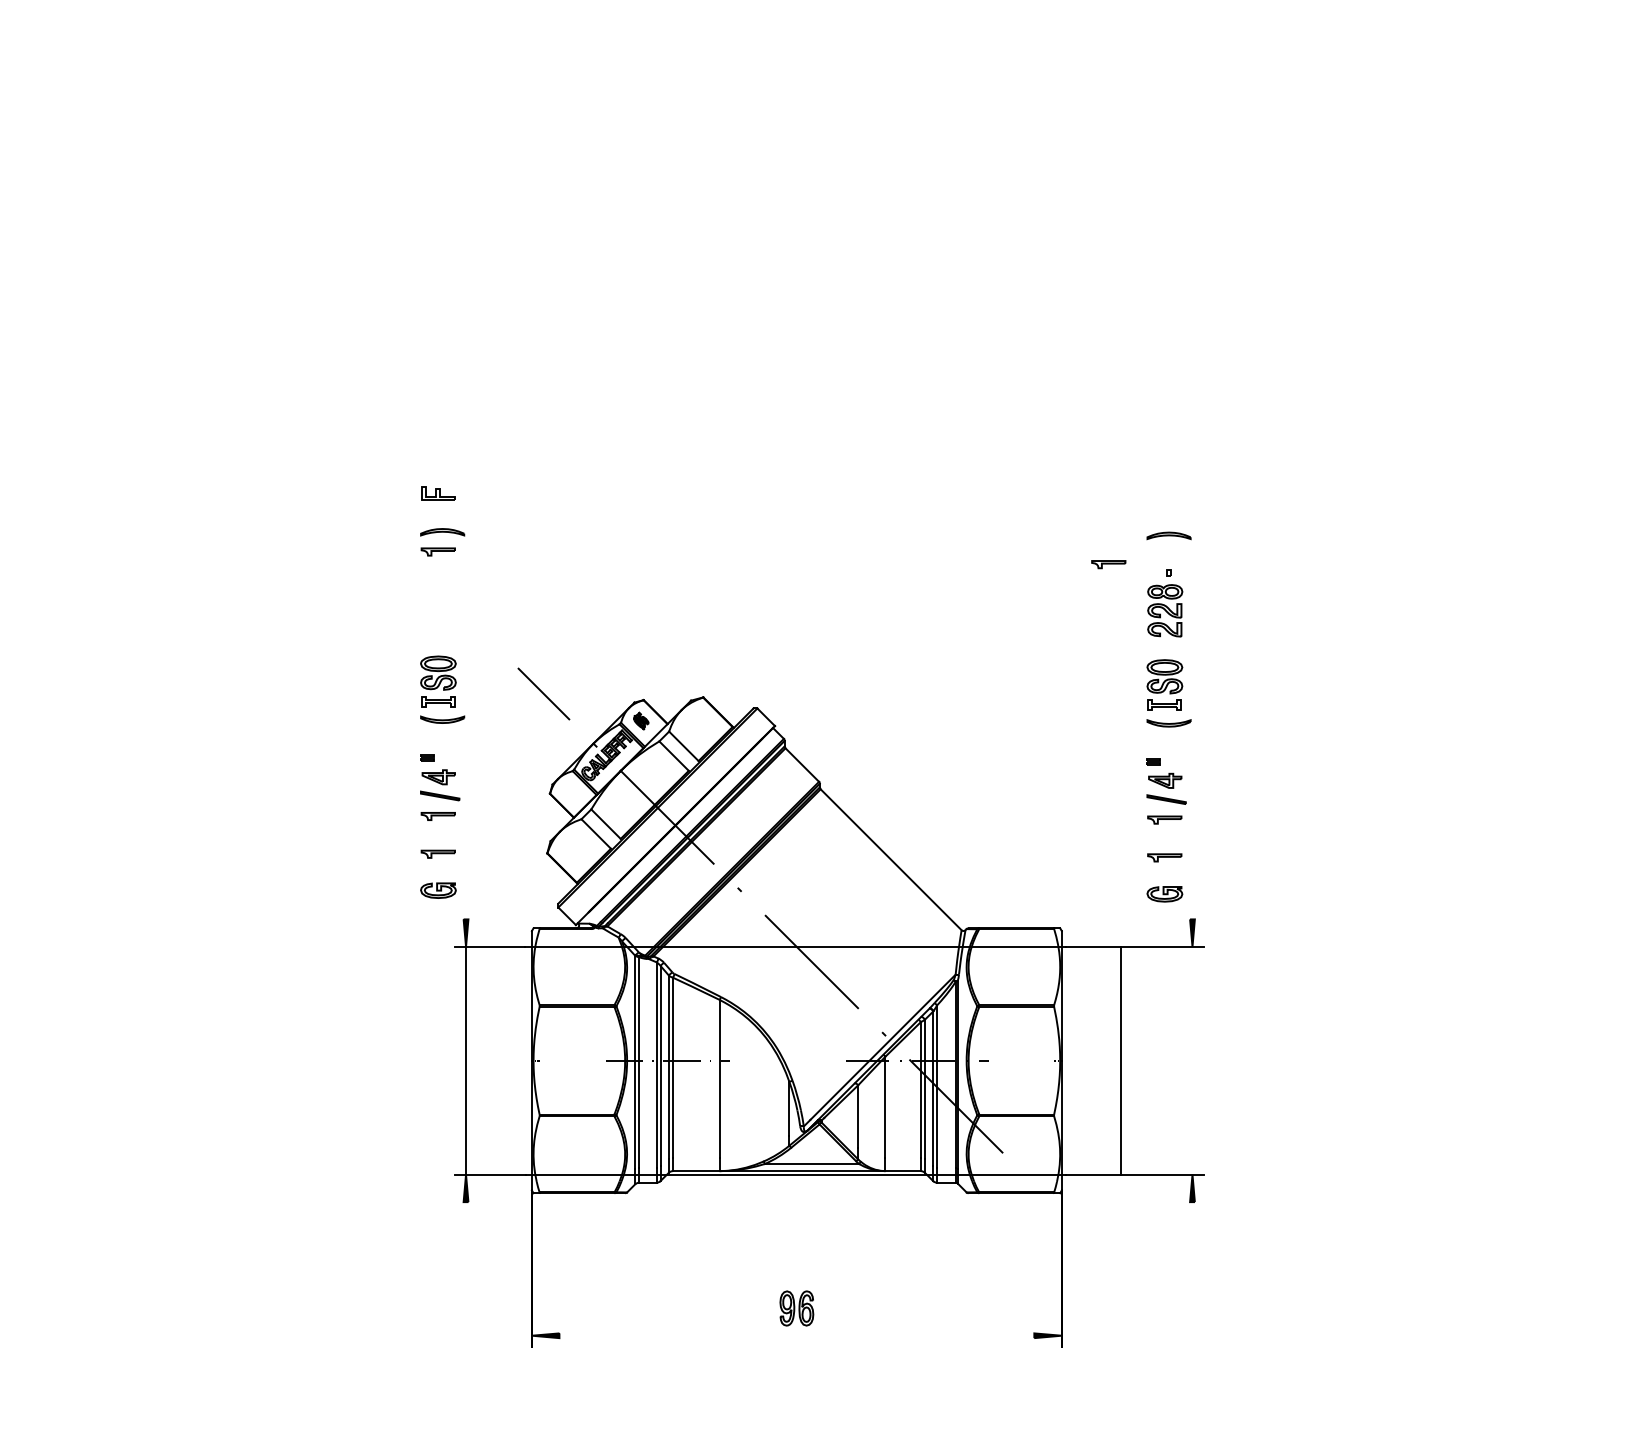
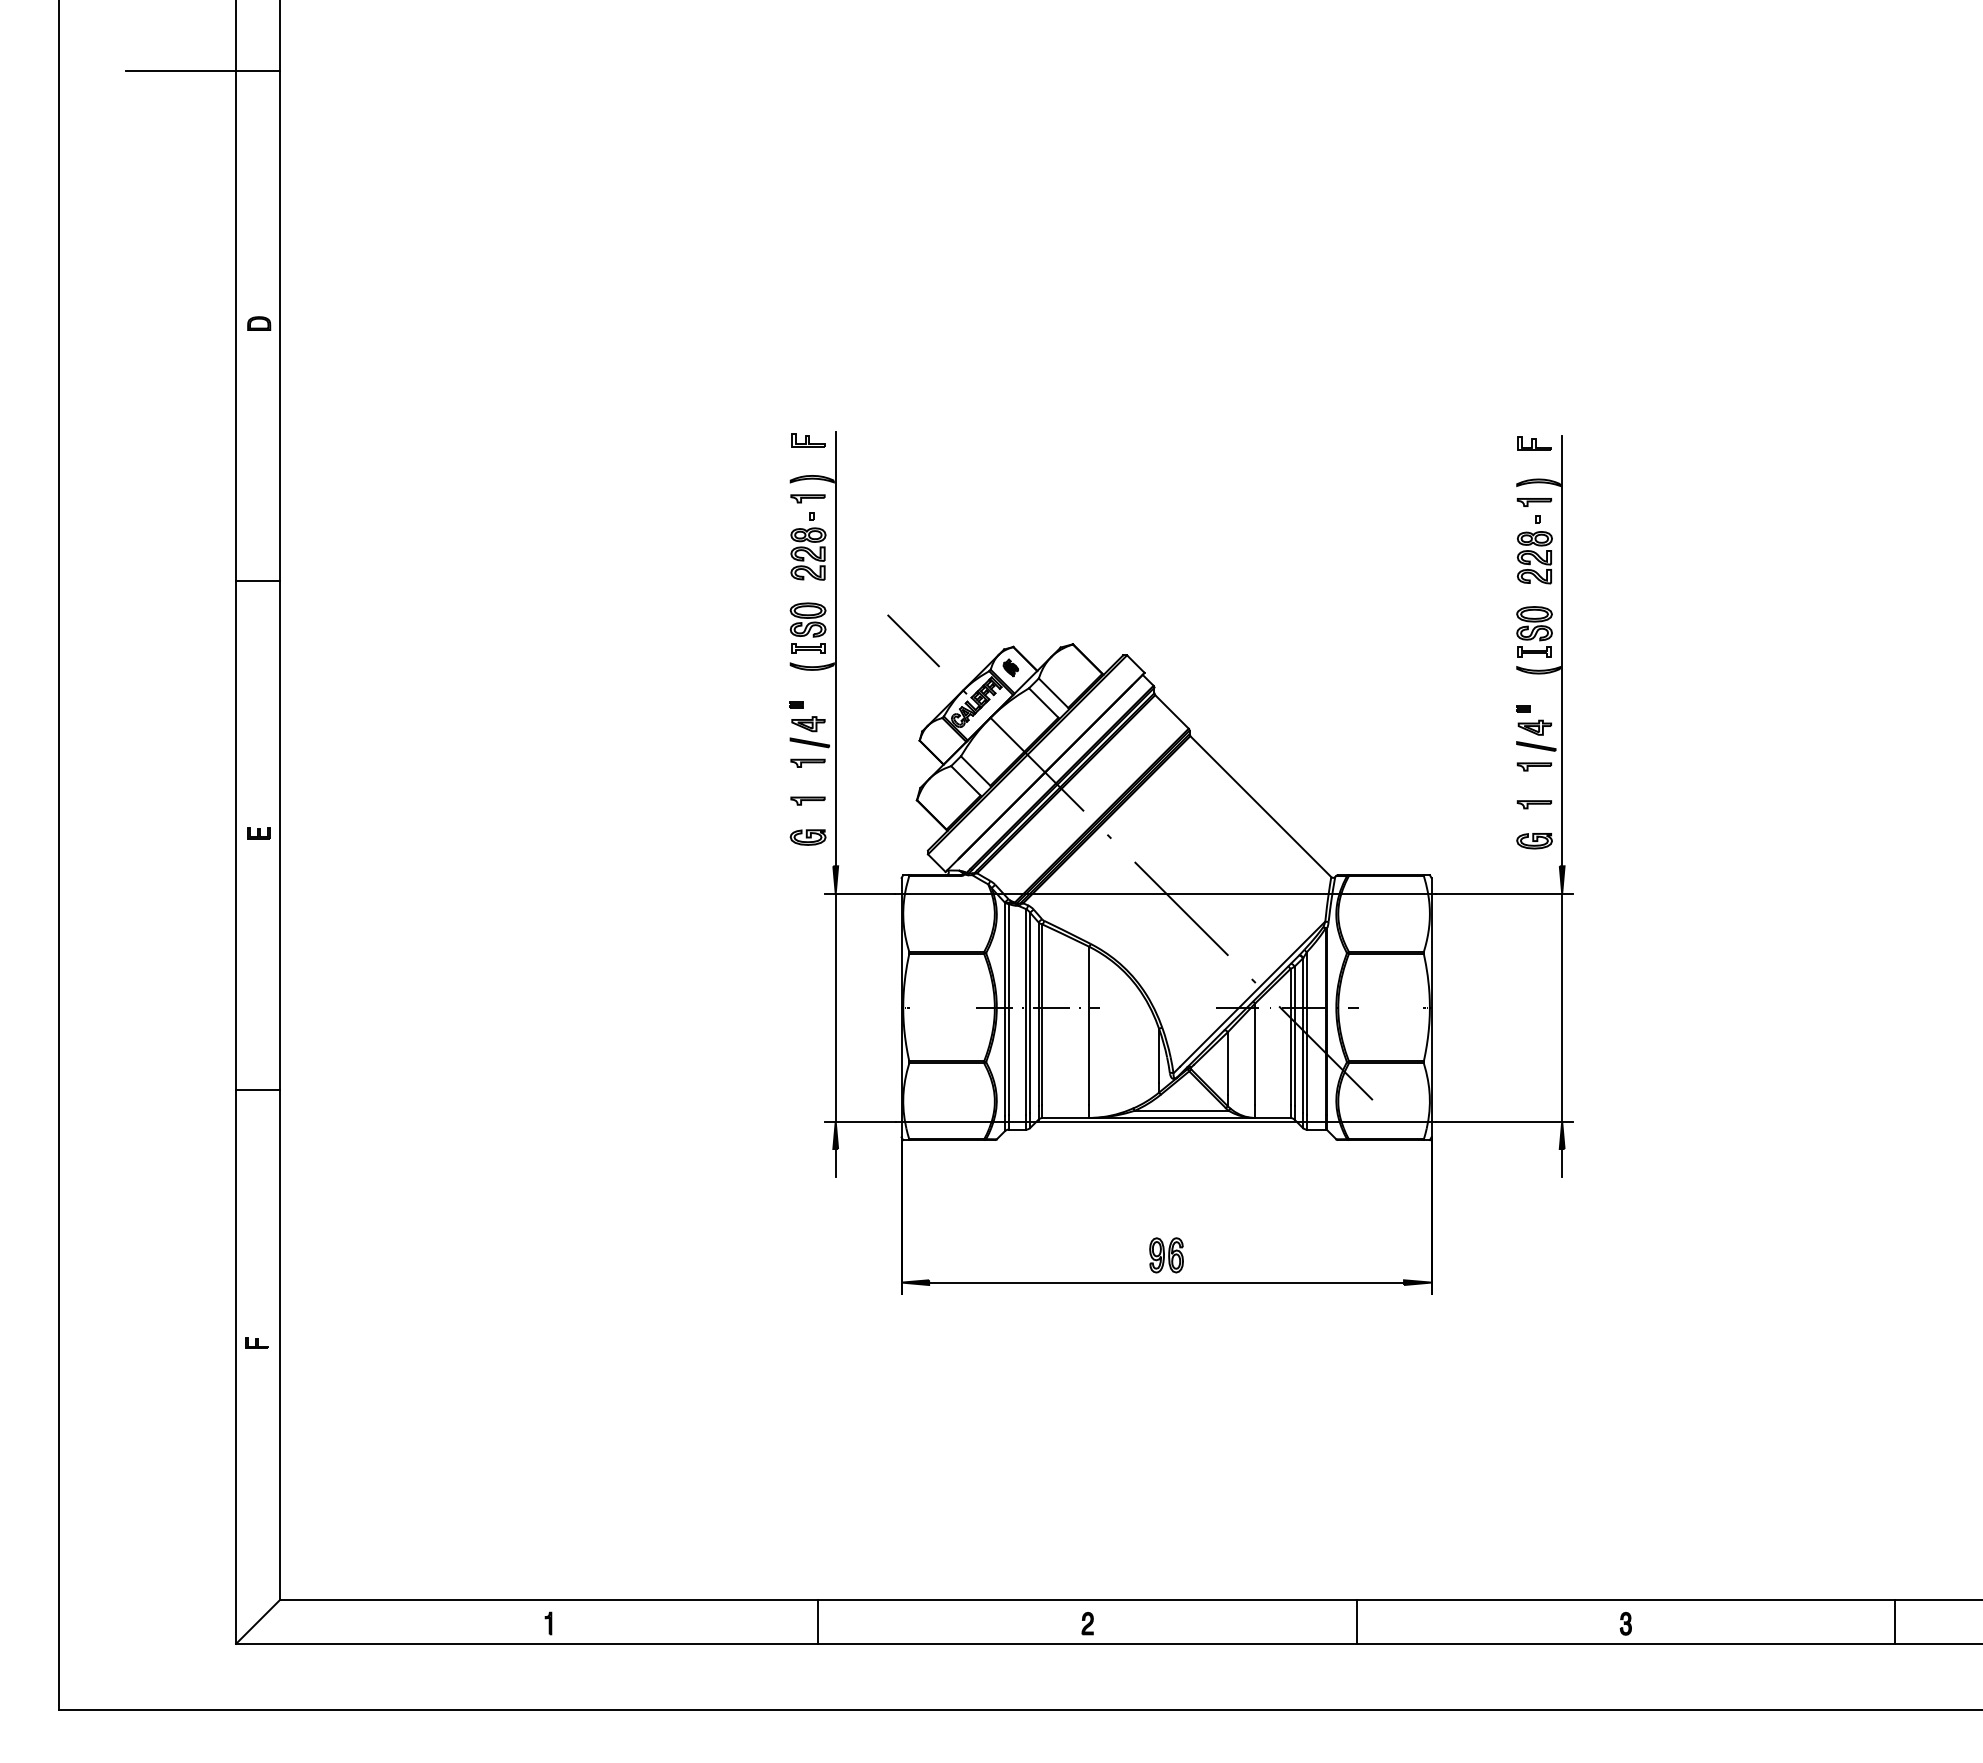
part: (1164, 496) -> (1534, 443), added
part: (1107, 564) -> (1533, 502), moved
part: (438, 599) -> (808, 546), added
line: (465, 702) -> (835, 649), added
line: (1192, 703) -> (1562, 650), added
line: (1121, 1060) -> (1562, 1007), moved
line: (465, 1215) -> (835, 1162), added
line: (1192, 1215) -> (1562, 1162), added
line: (796, 1335) -> (1166, 1282), added

